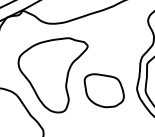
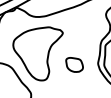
part: (104, 90) -> (74, 64), size x0.6

